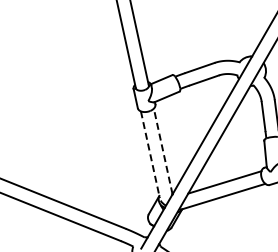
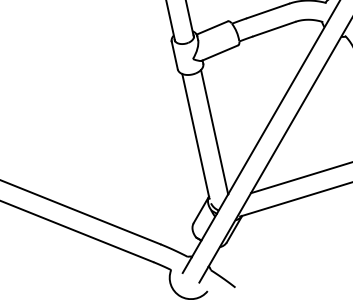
line: (163, 151) -> (215, 132), dashed -> solid
line: (150, 154) -> (196, 136), dashed -> solid

